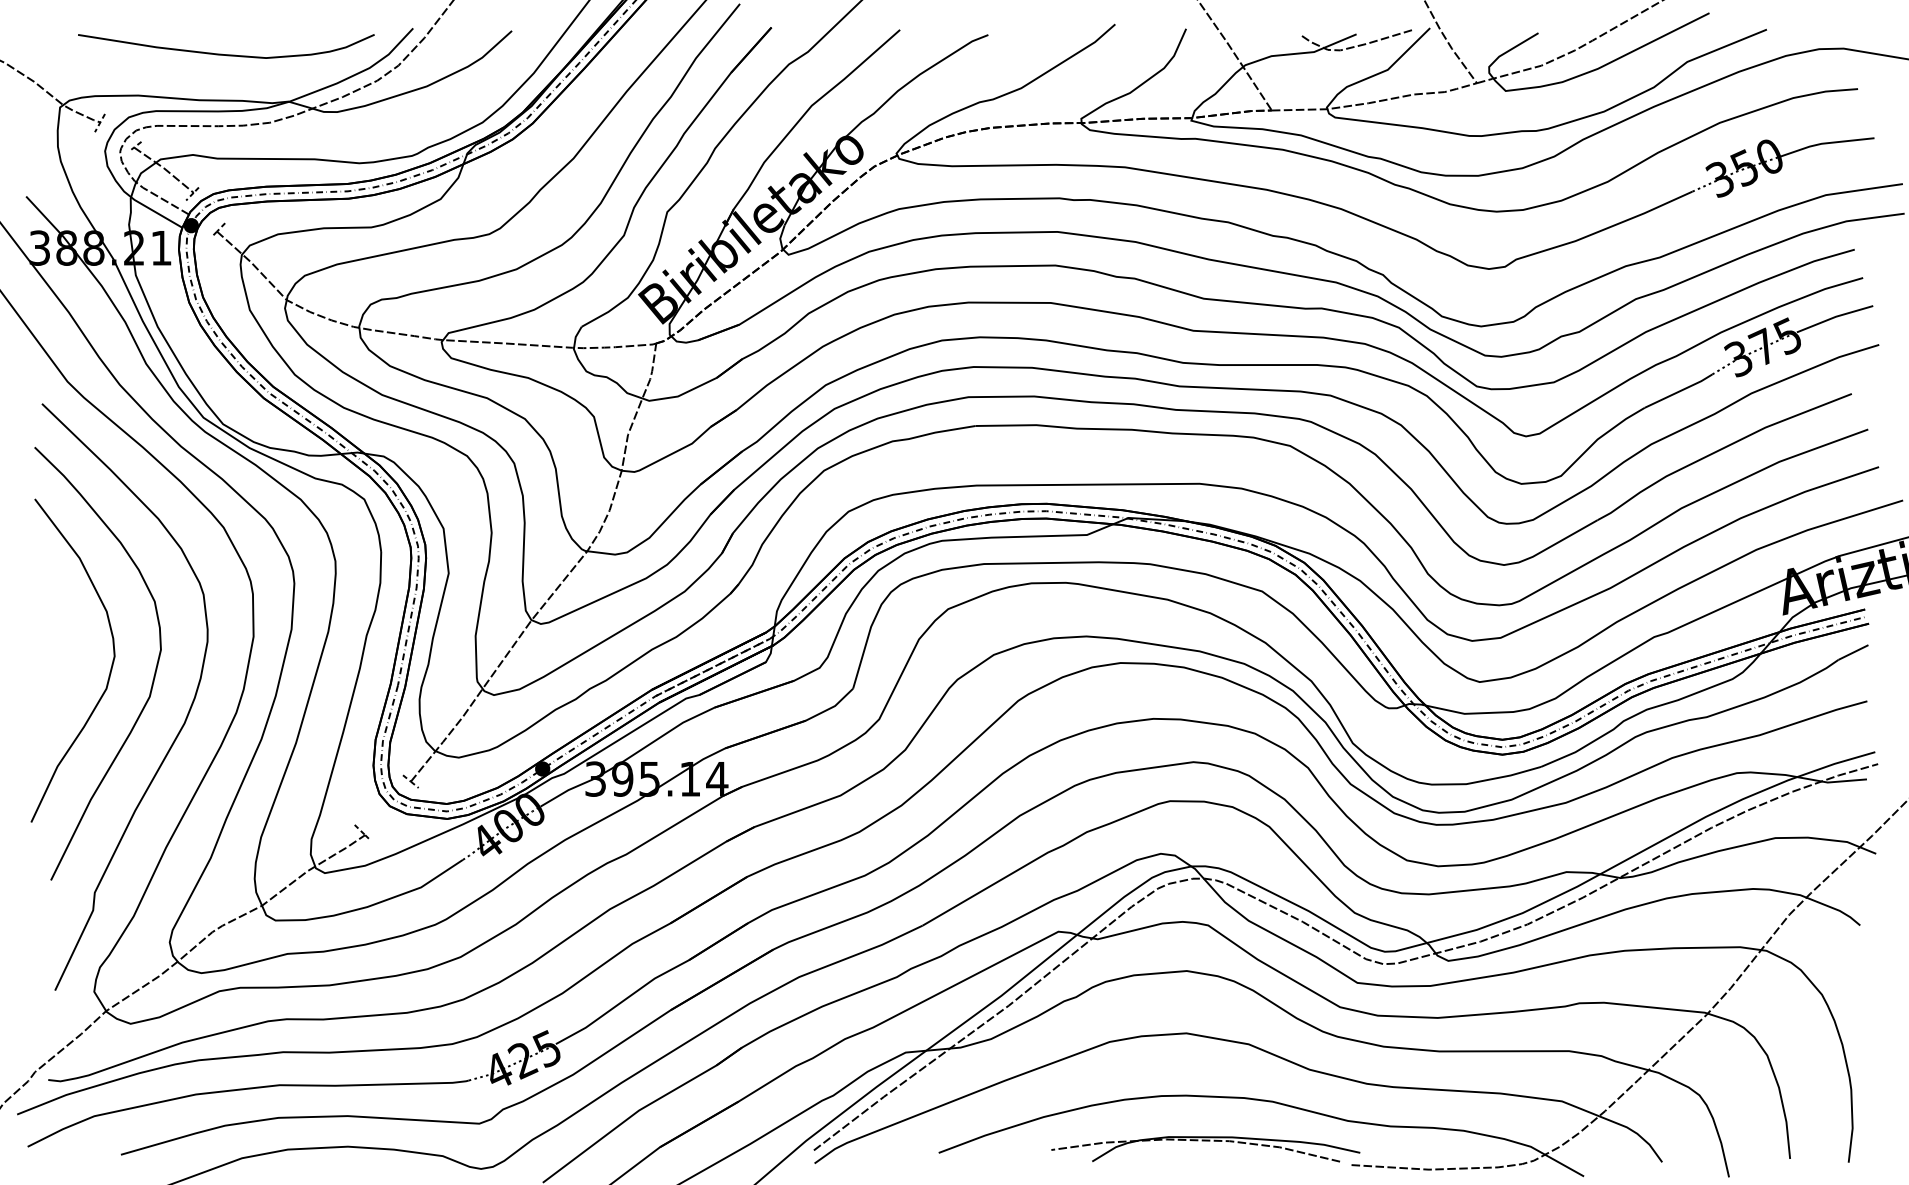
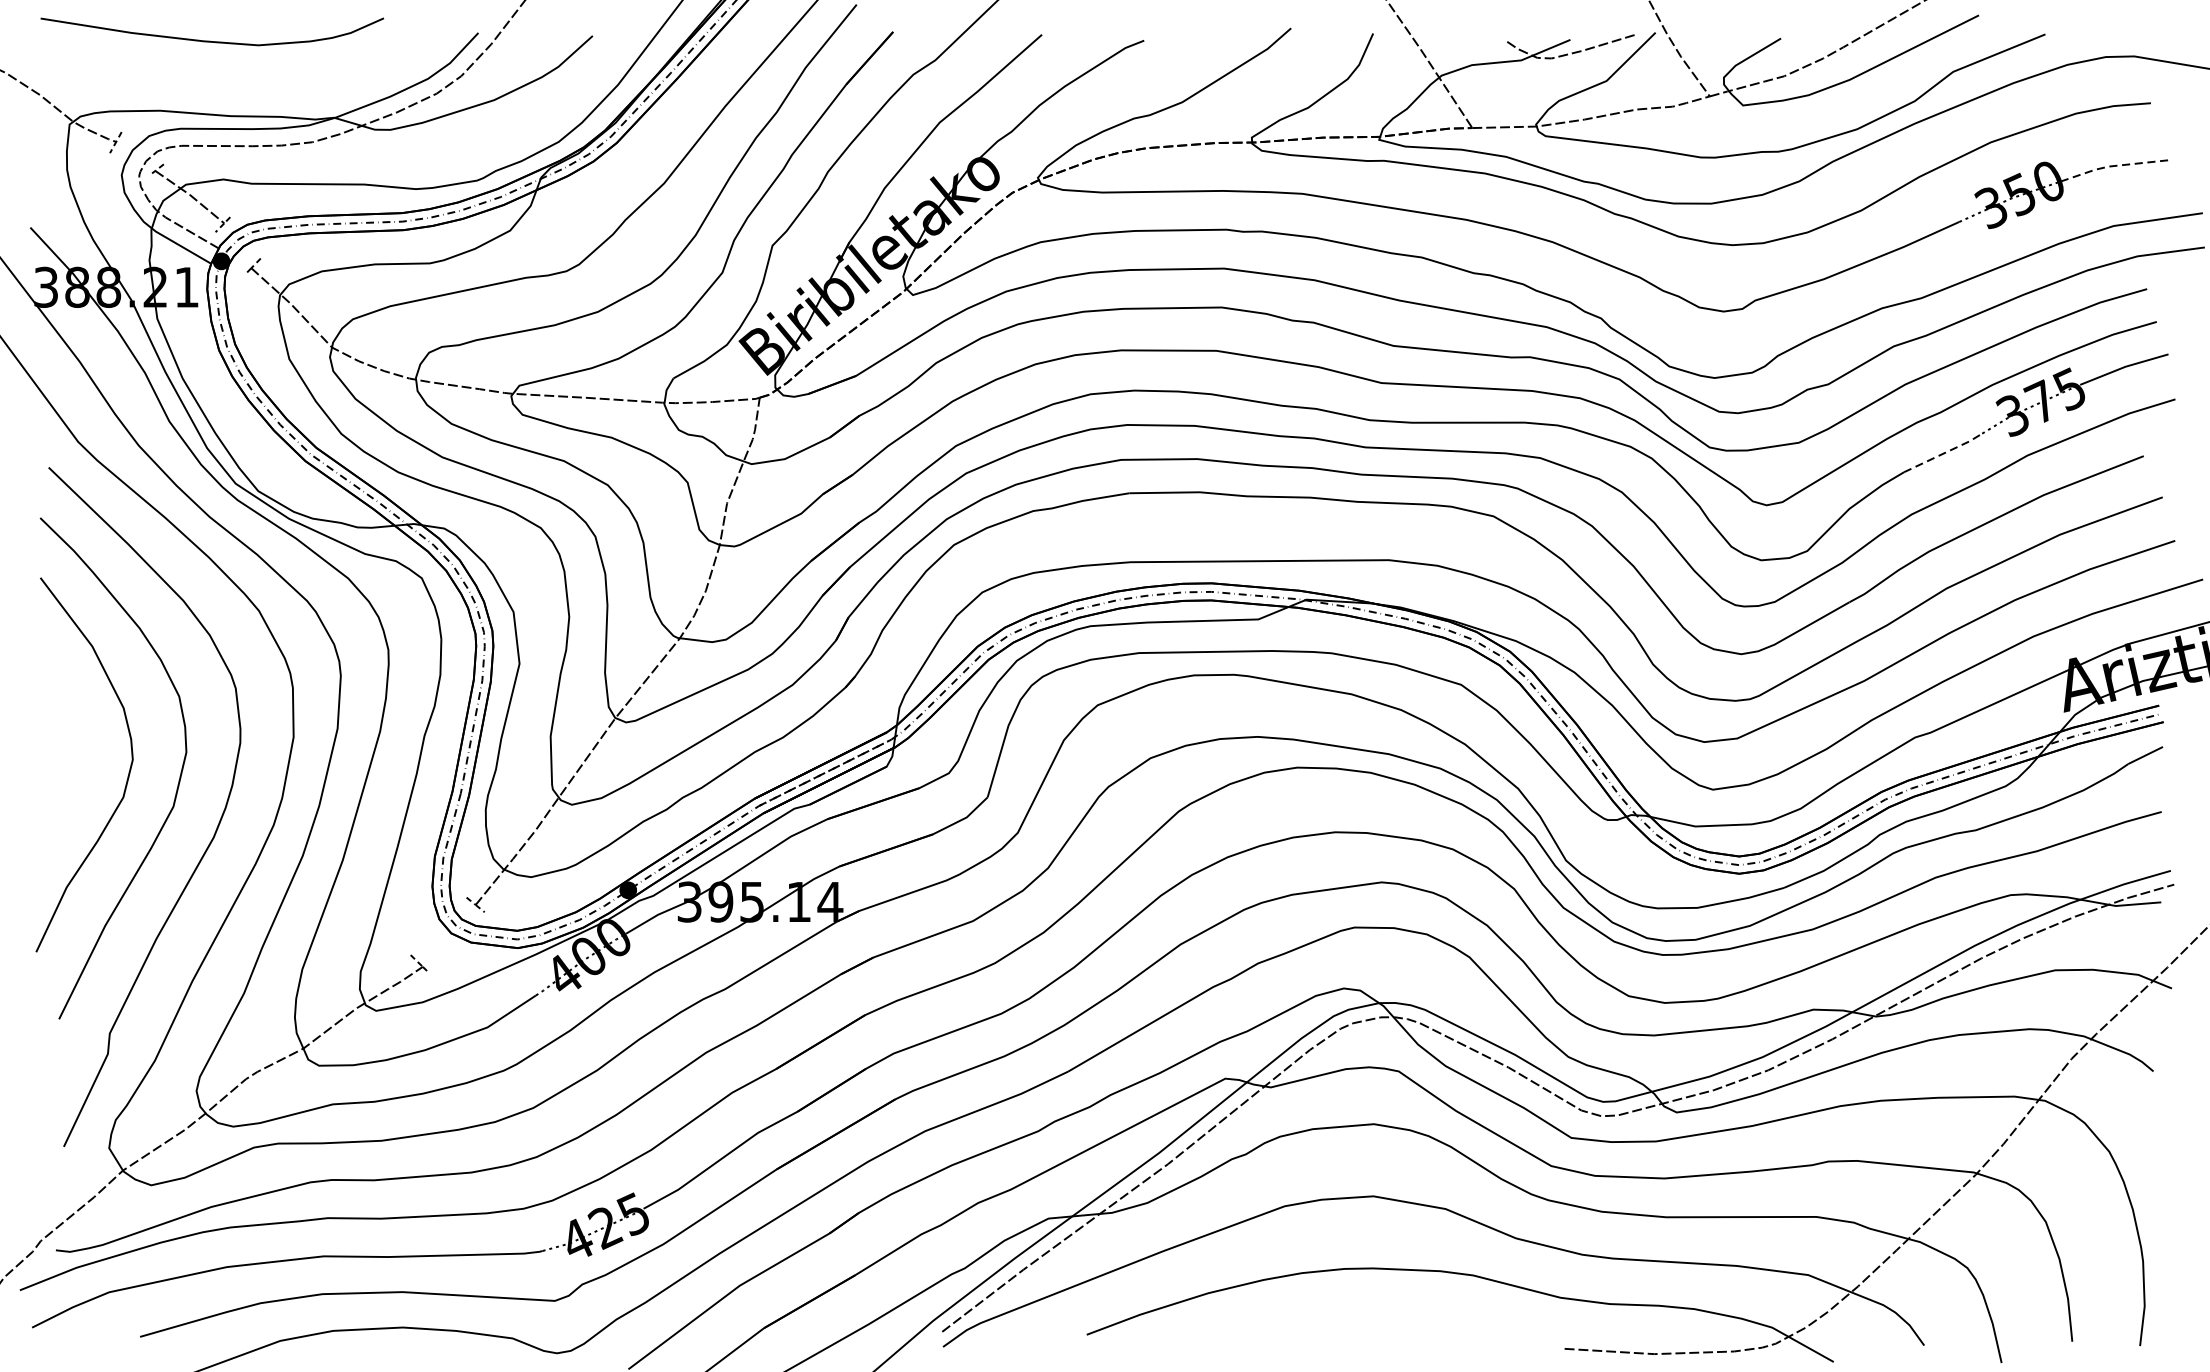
curve: (226, 54) -> (212, 41), moved
line: (1825, 143) -> (2113, 166), solid -> dashed
line: (1679, 391) -> (1944, 453), solid -> dashed
part: (1205, 1141) -> (1395, 1321), removed

